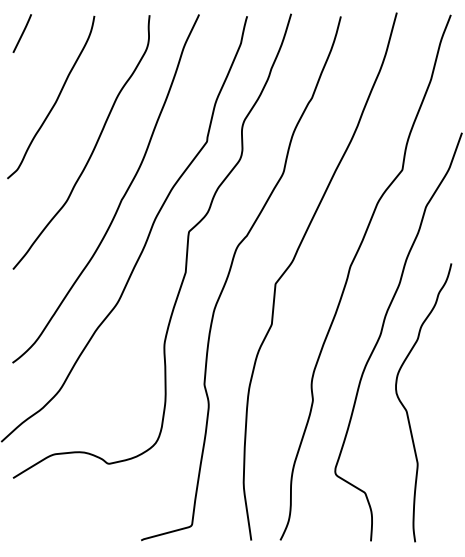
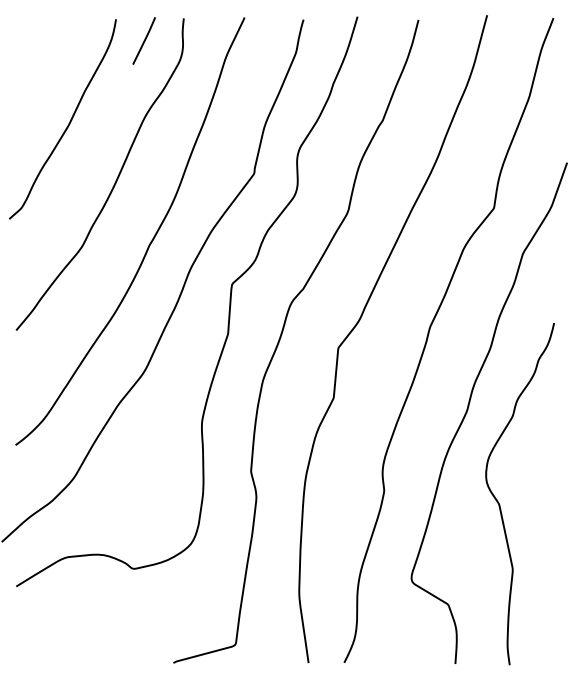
line: (21, 33) -> (143, 40), moved

